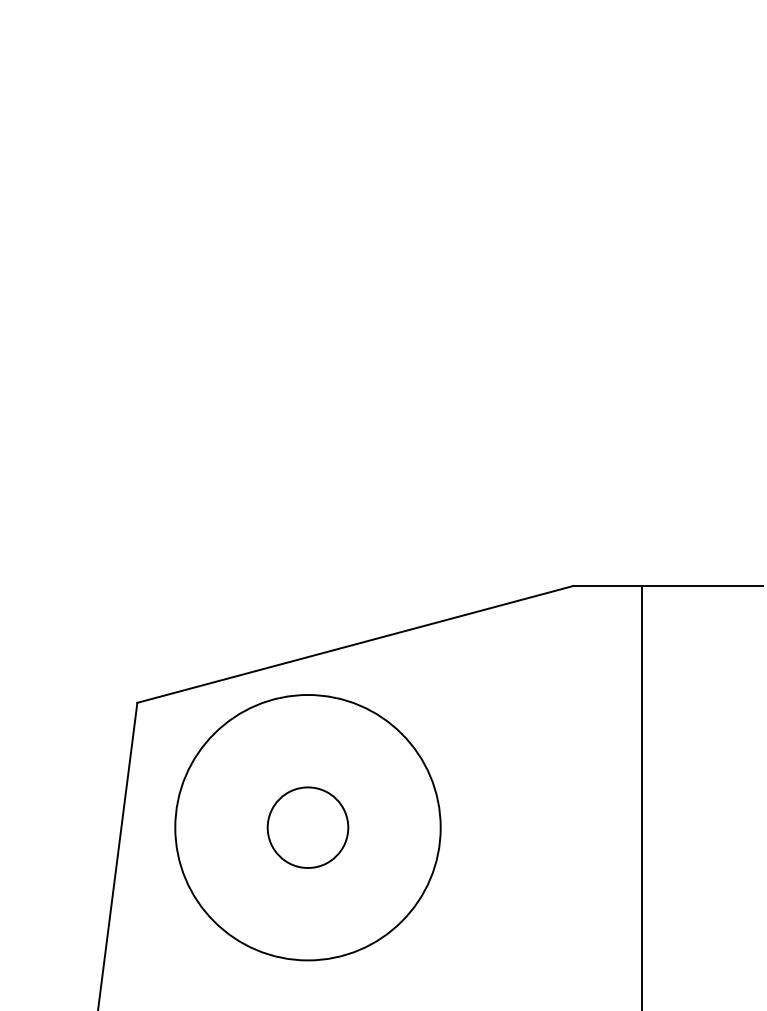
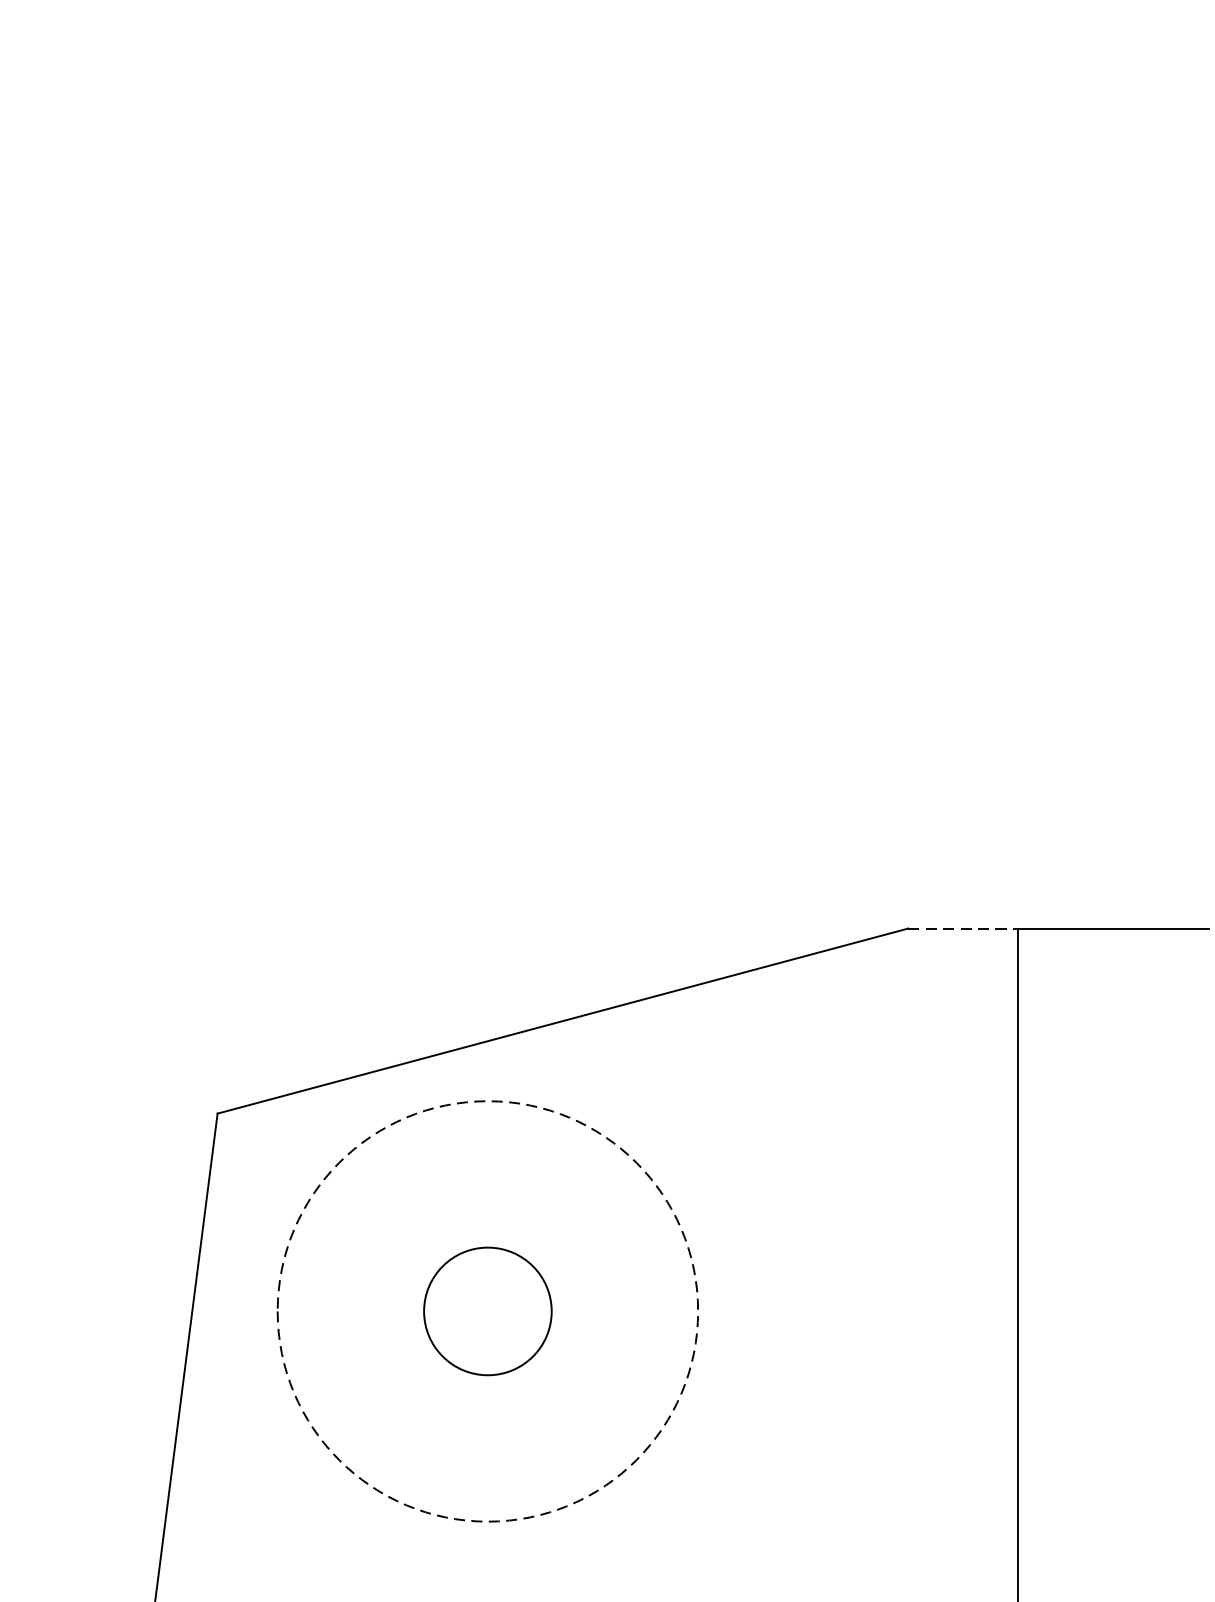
line: (608, 586) -> (963, 929), solid -> dashed
circle: (307, 827) -> (487, 1311), solid -> dashed

